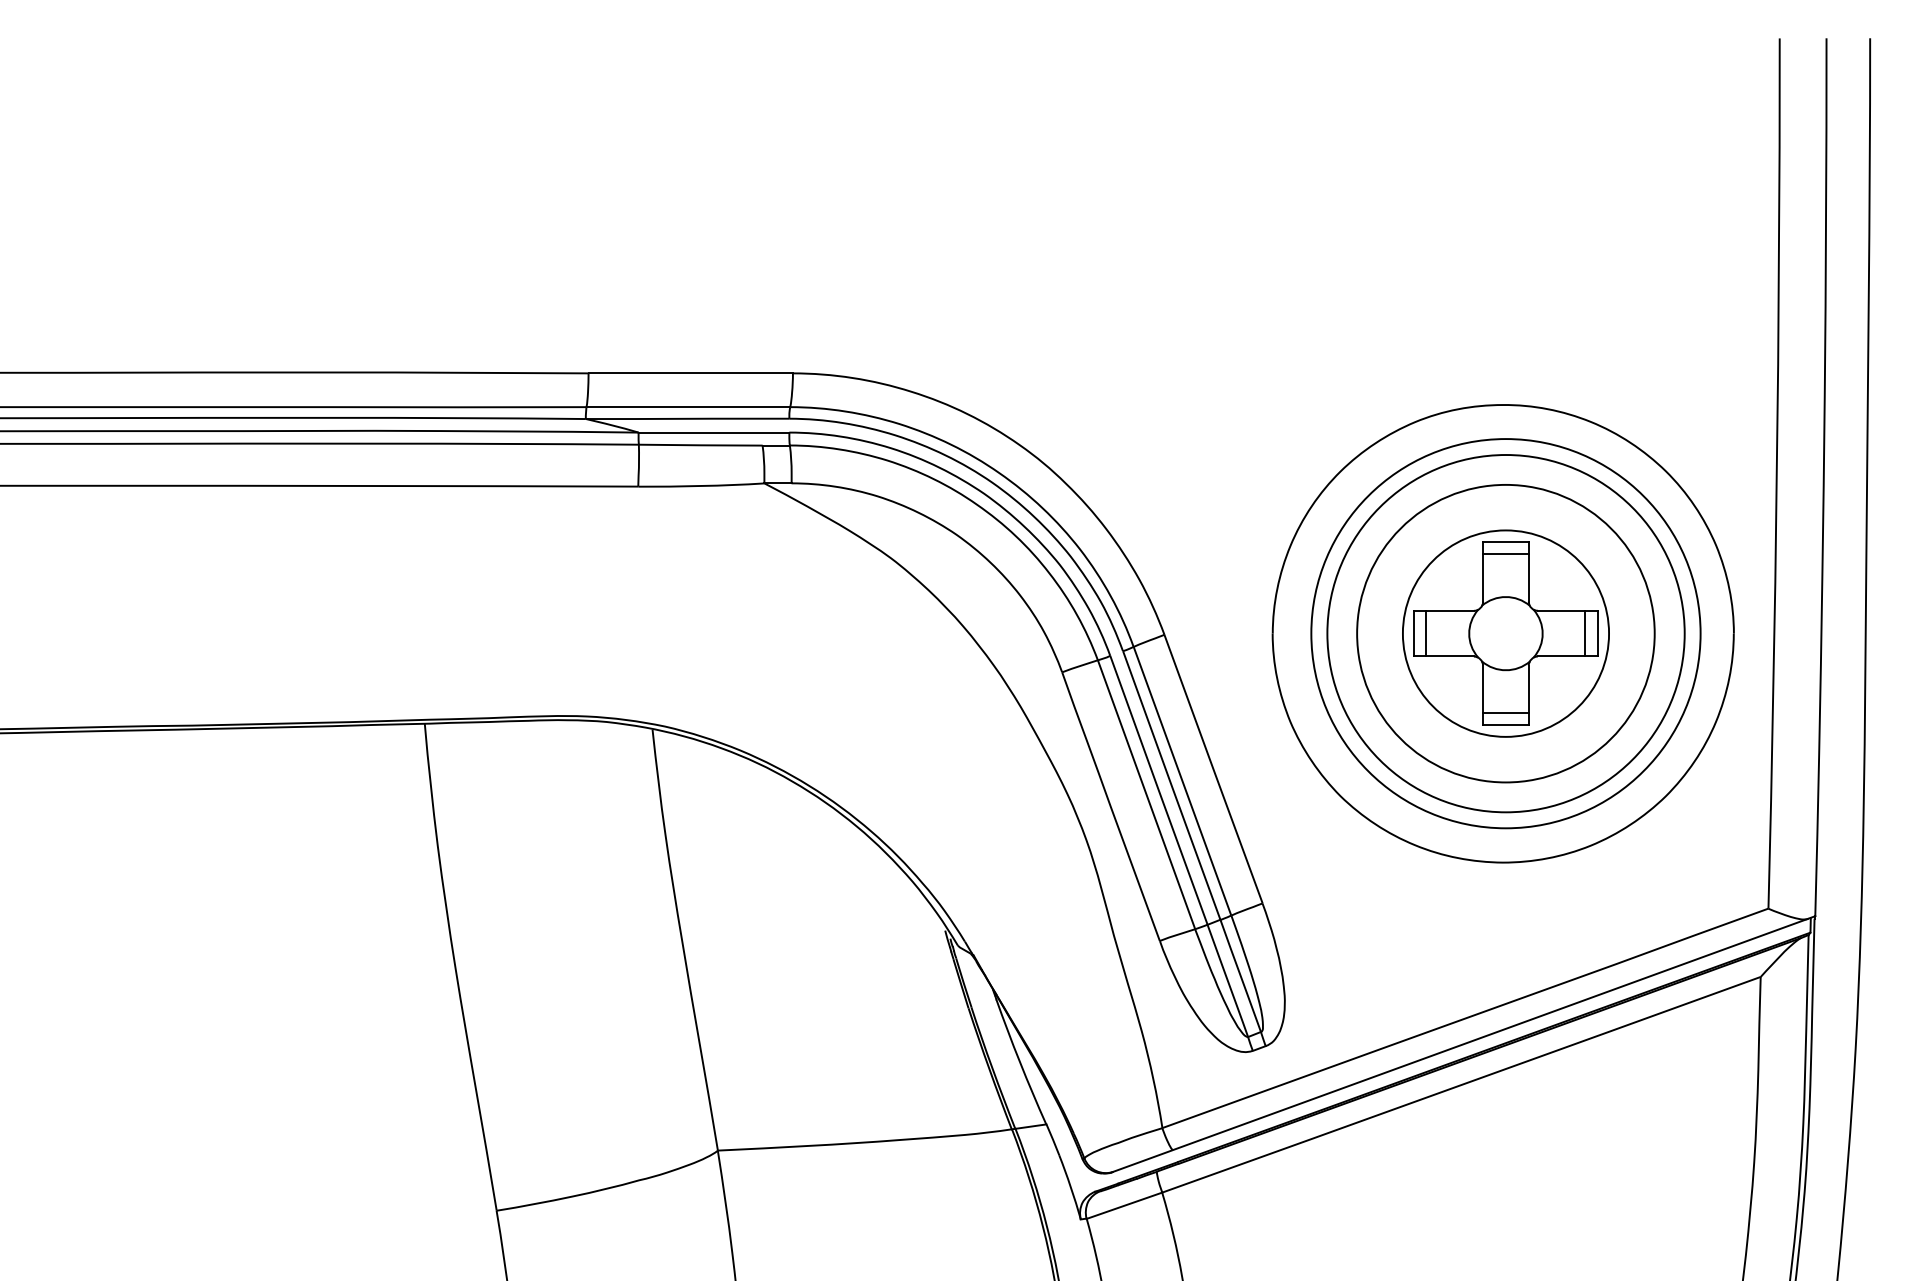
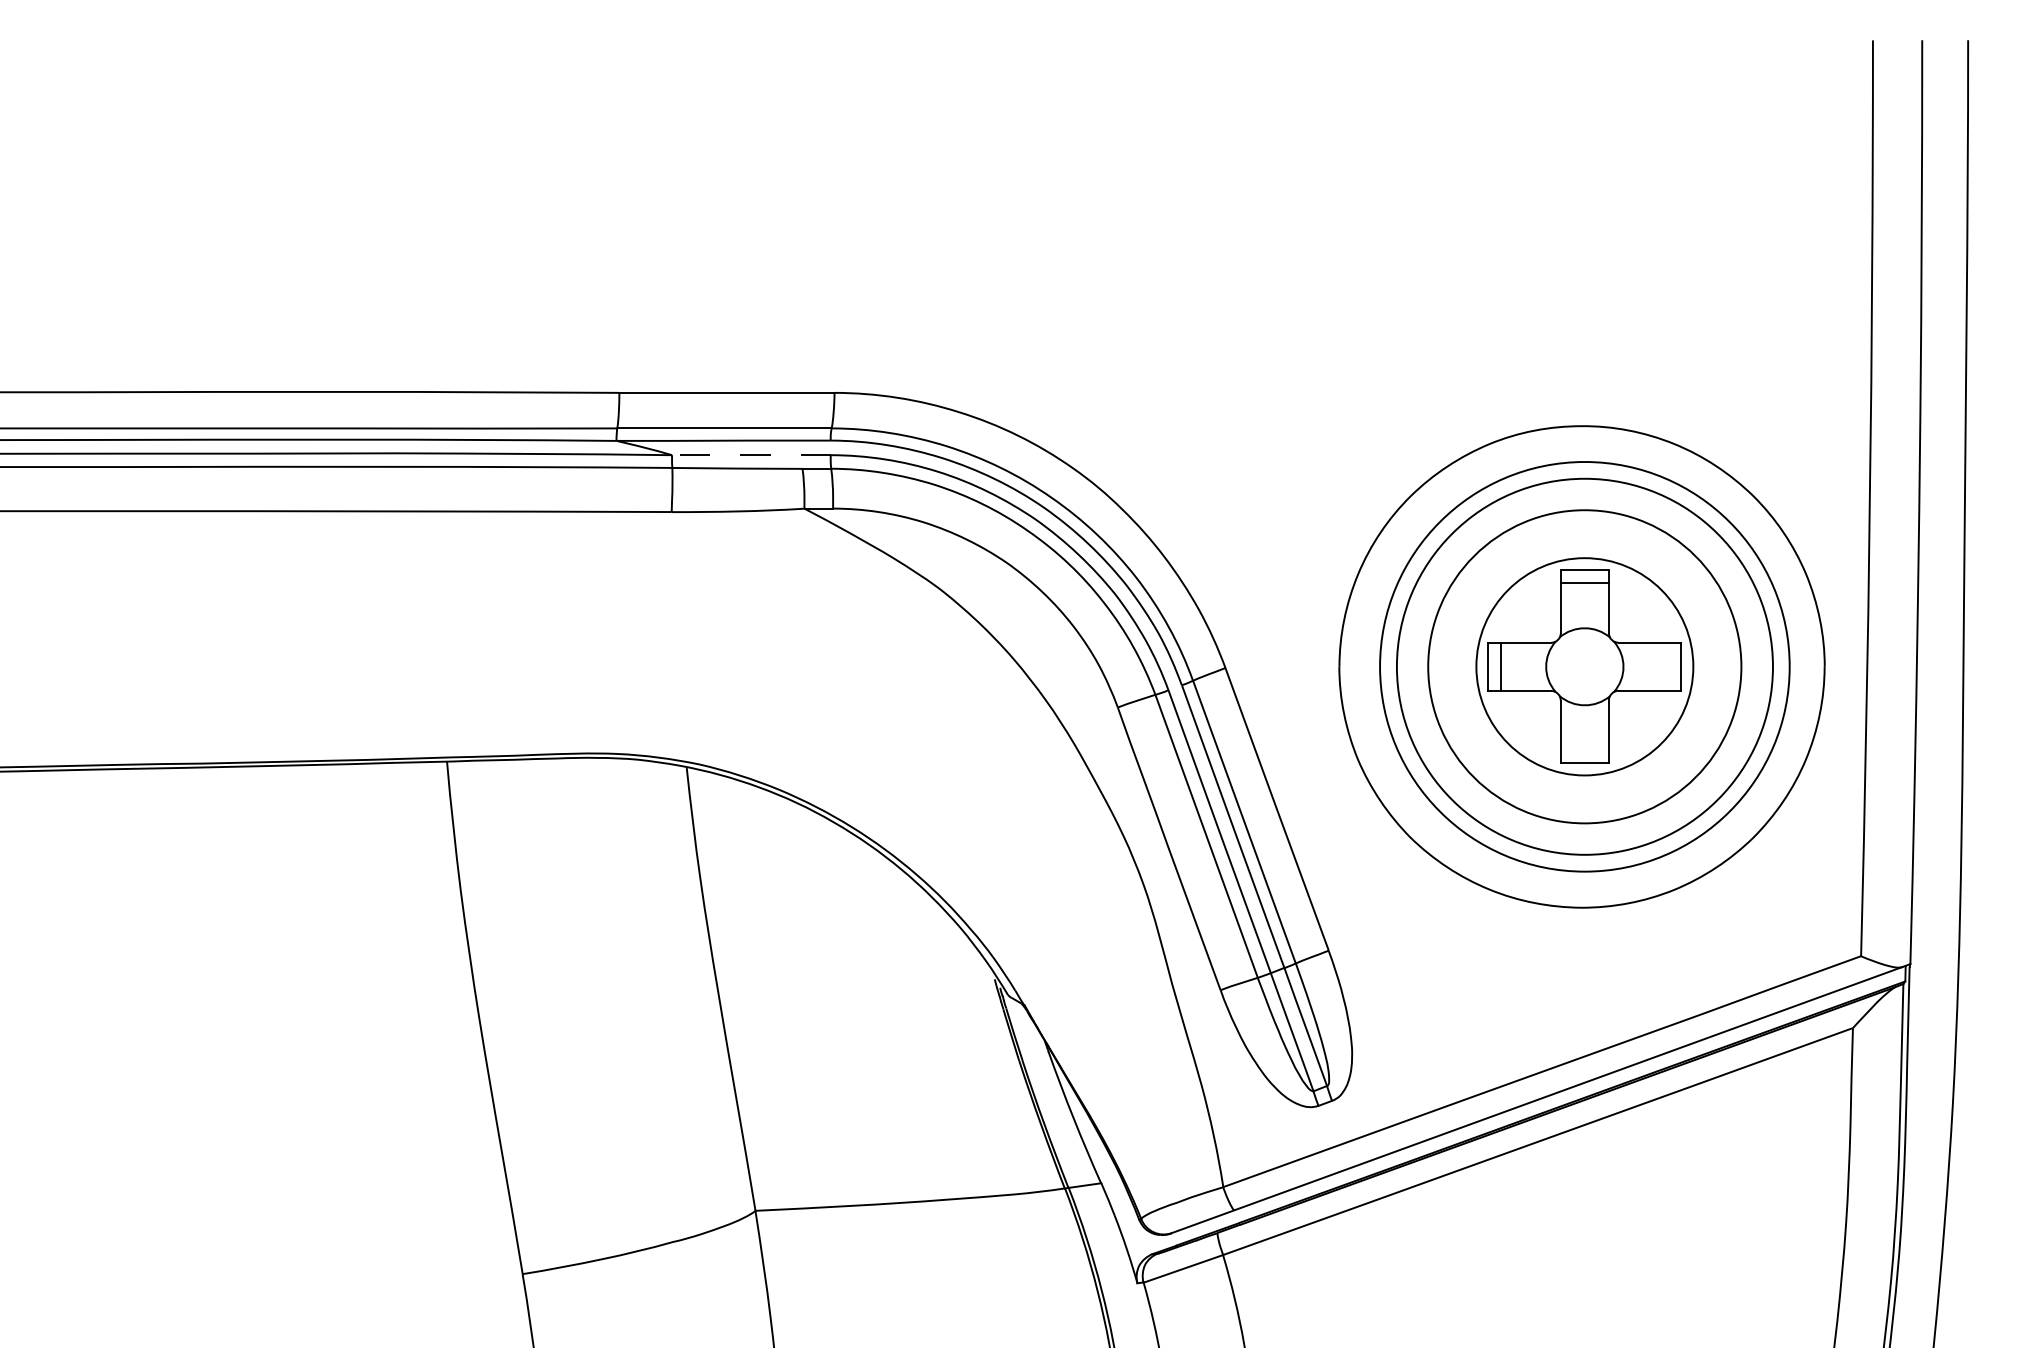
line: (713, 432) -> (750, 455), solid -> dashed
line: (1585, 633) -> (1668, 666), removed
line: (1505, 713) -> (1584, 750), removed

